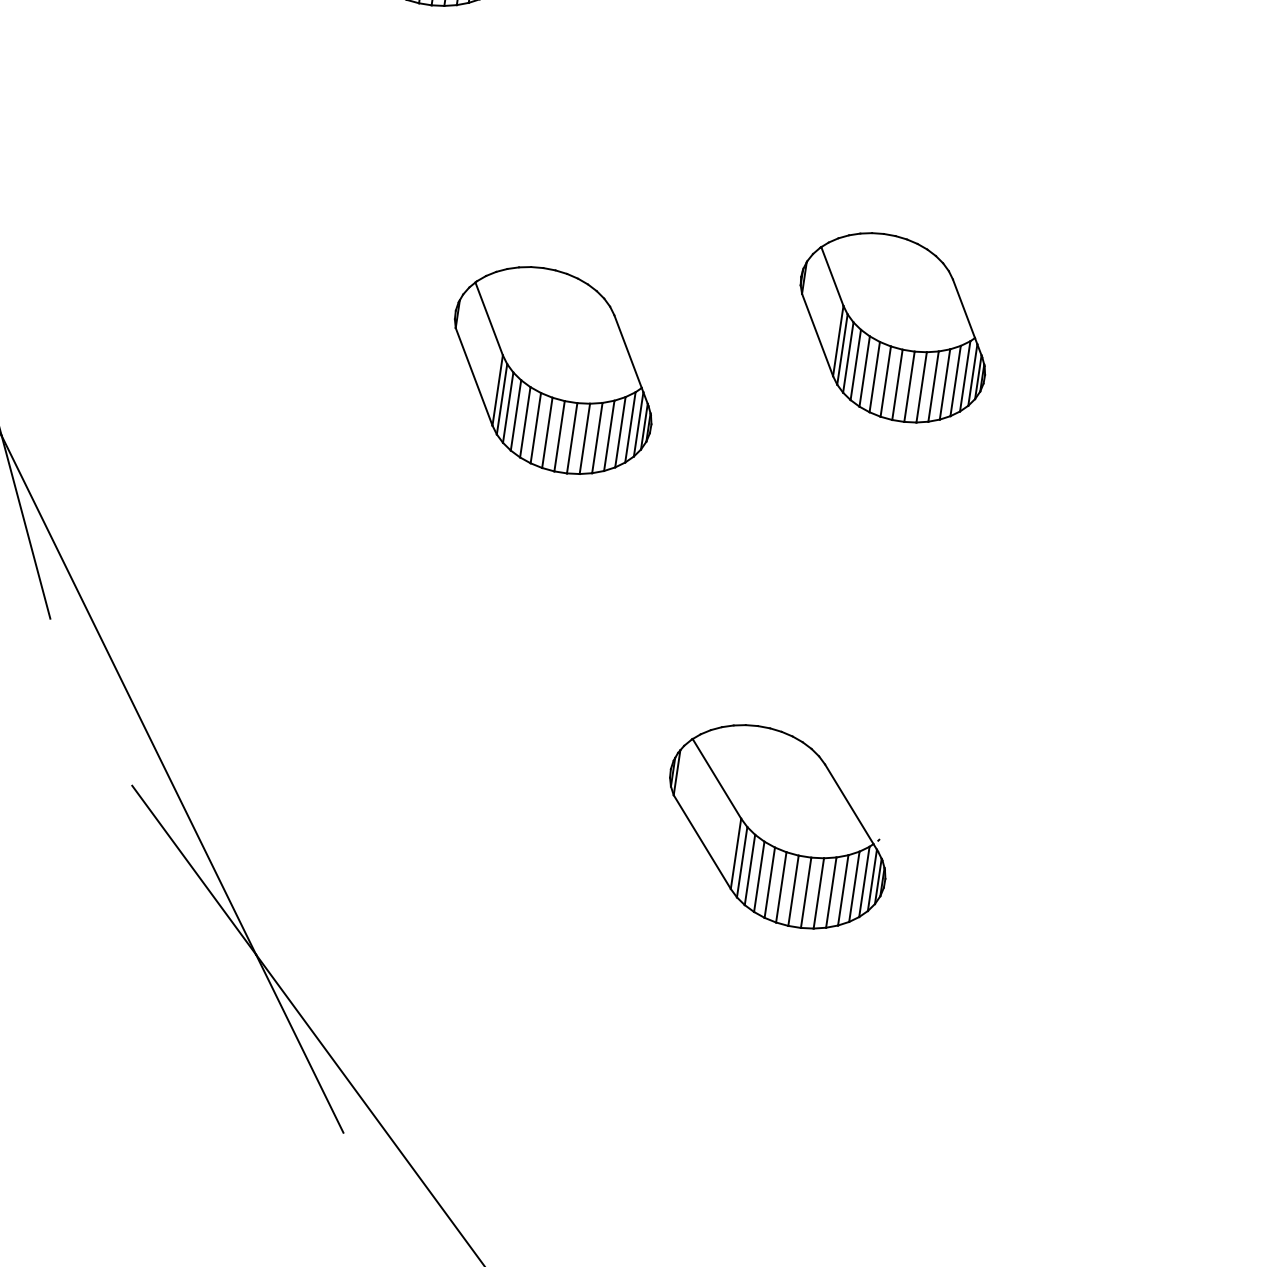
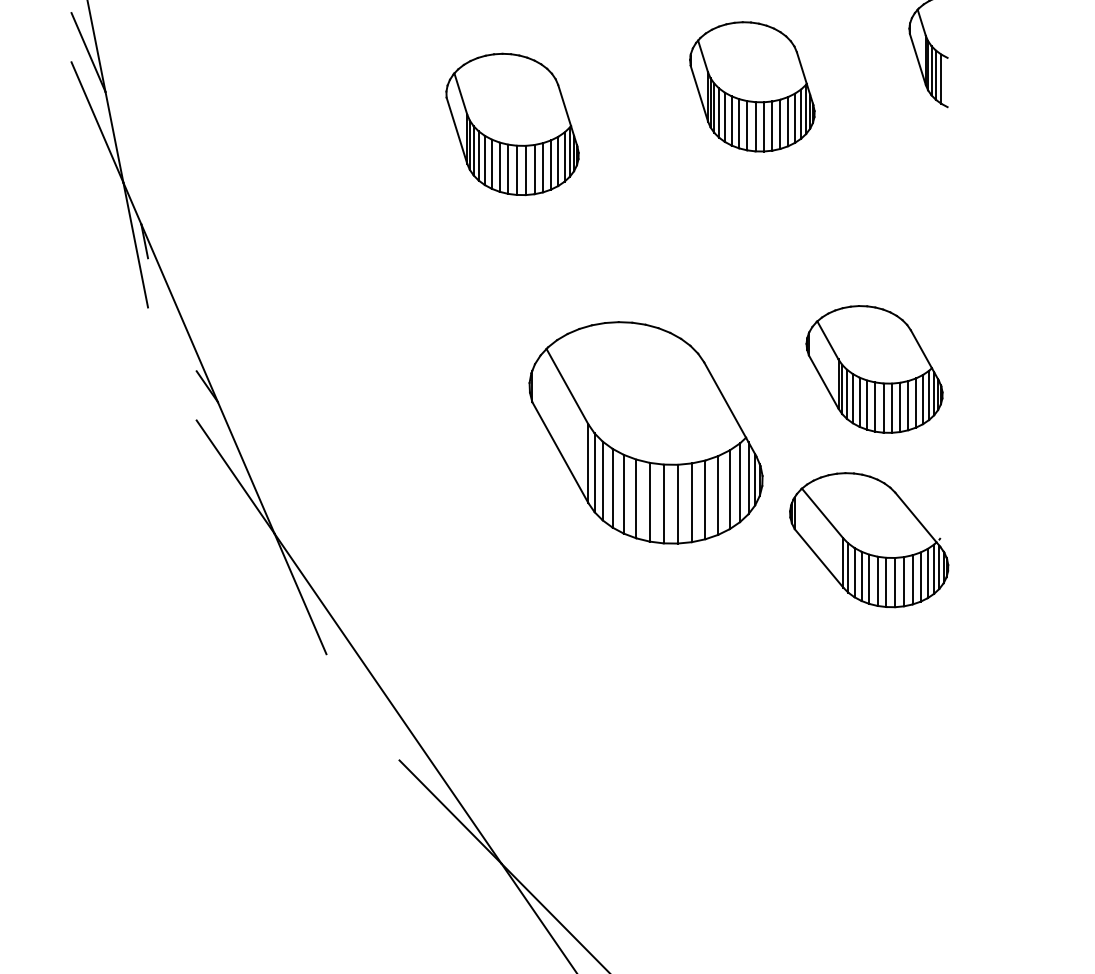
part: (552, 370) -> (645, 433), size x1.6
part: (778, 827) -> (869, 540), moved

